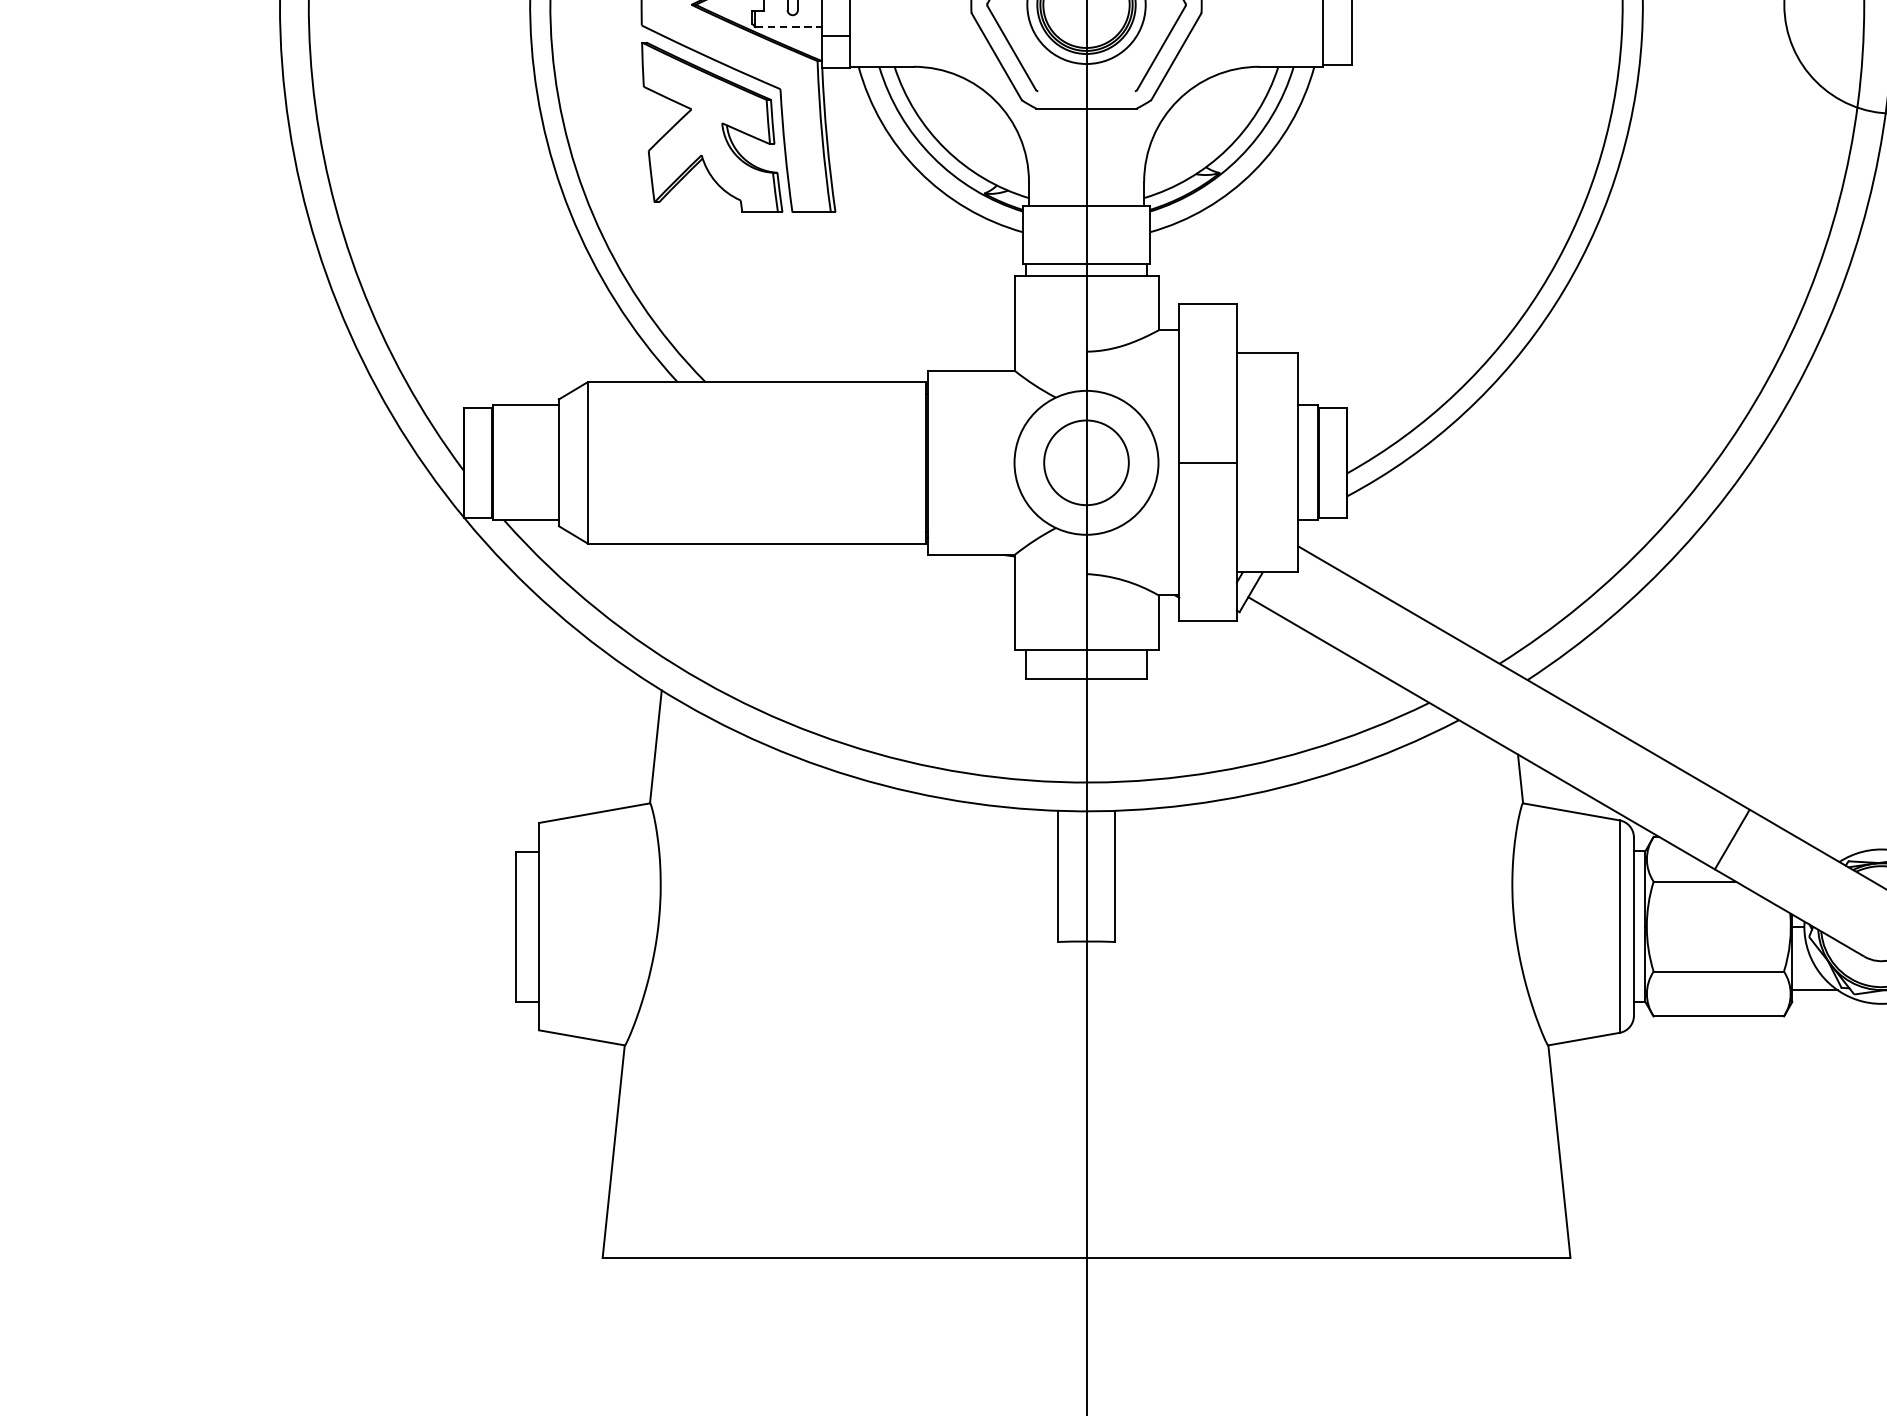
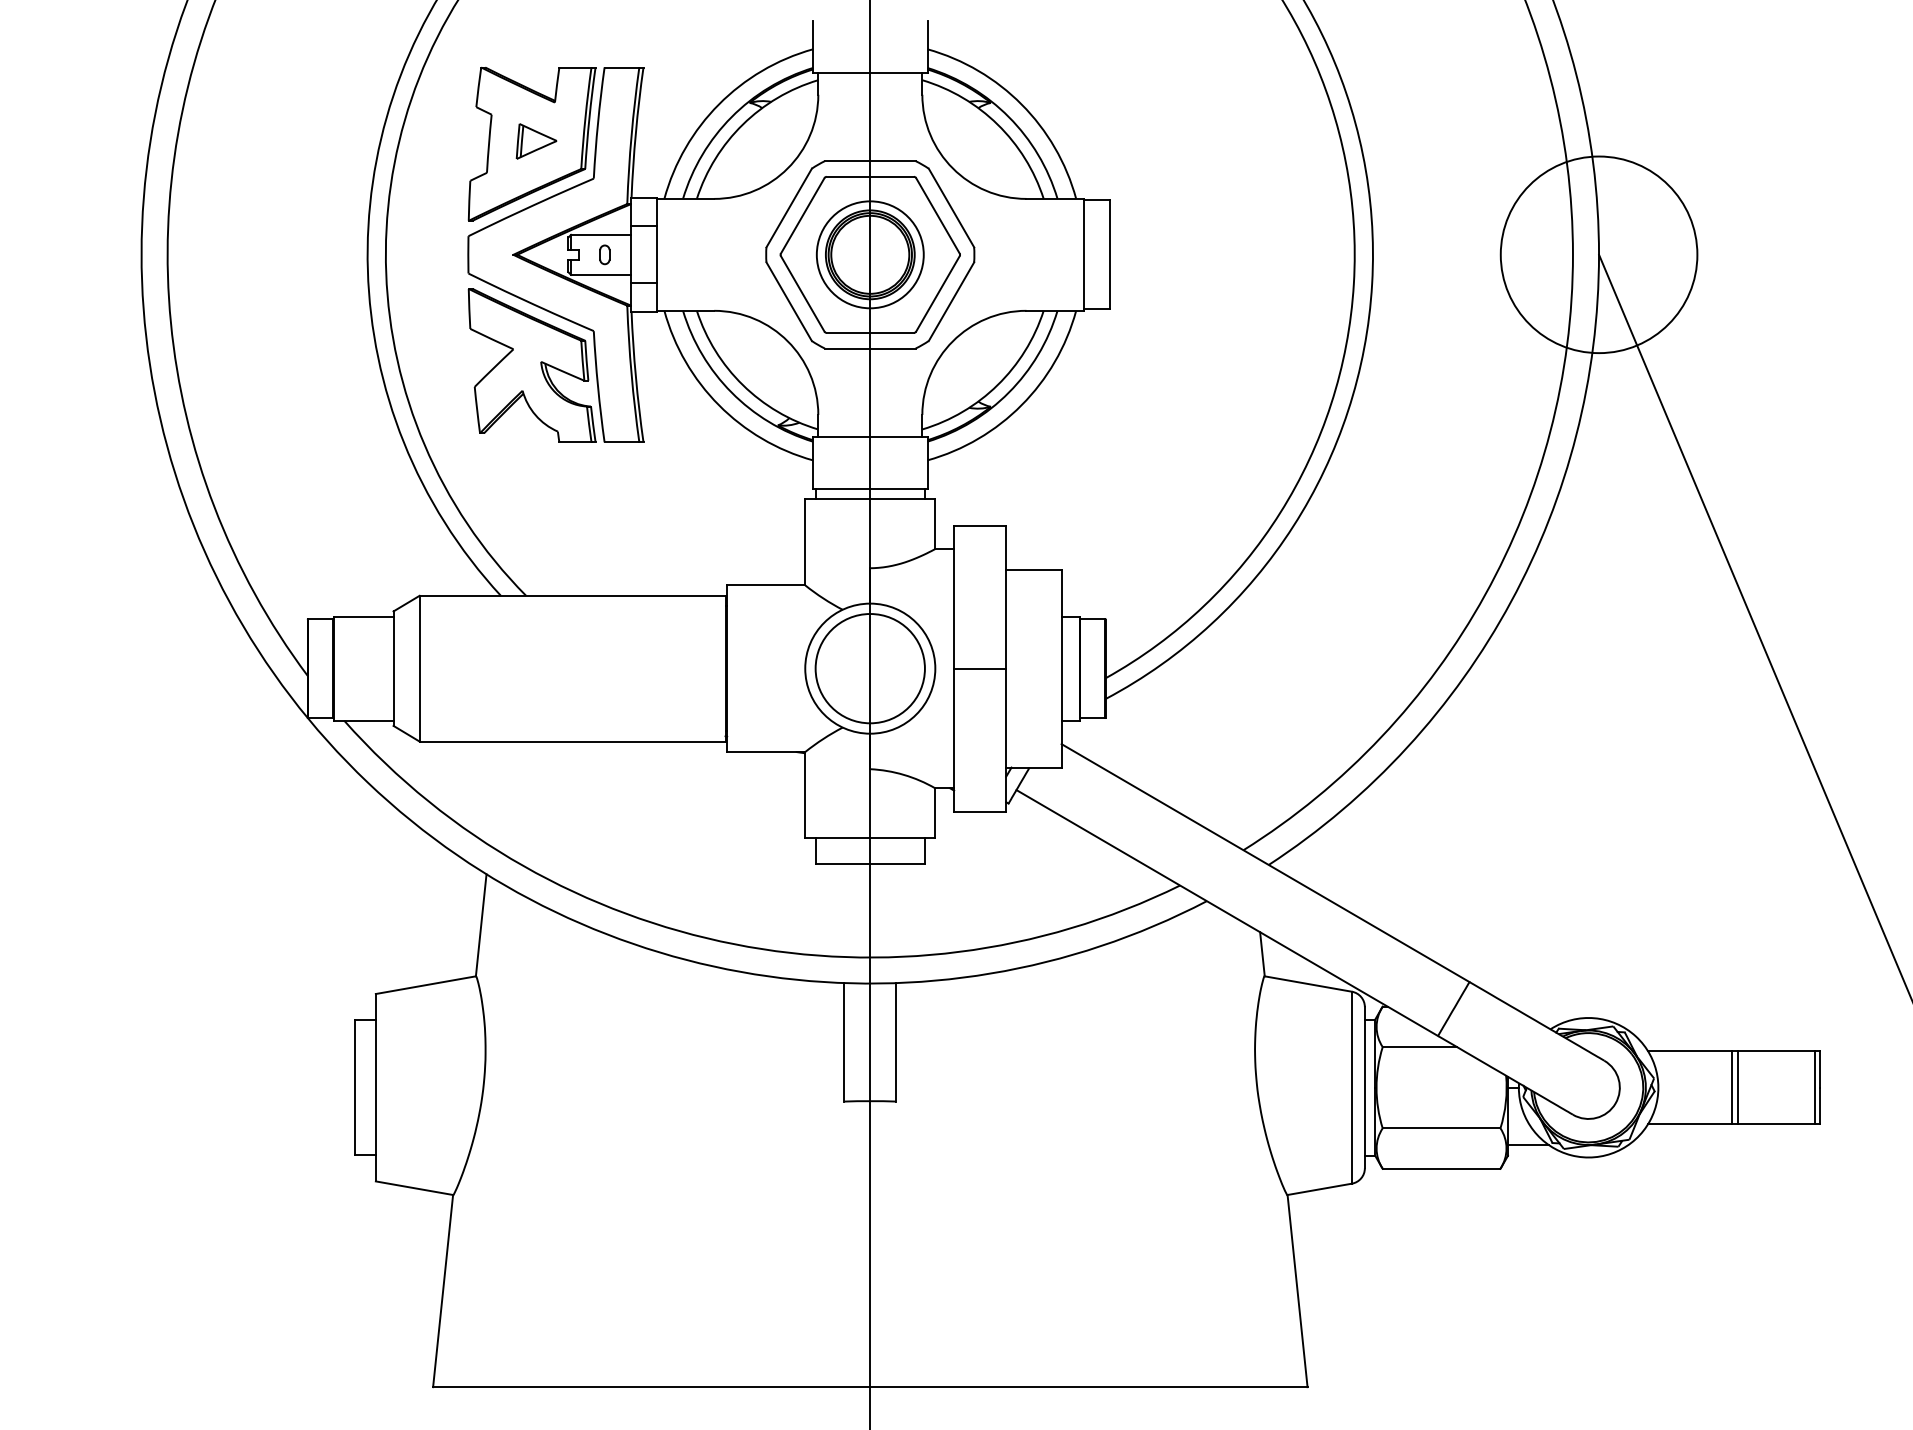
line: (787, 26) -> (600, 274), dashed -> solid
line: (1085, 90) -> (869, 332), added
circle: (1085, 462) -> (869, 668), size x1.43

